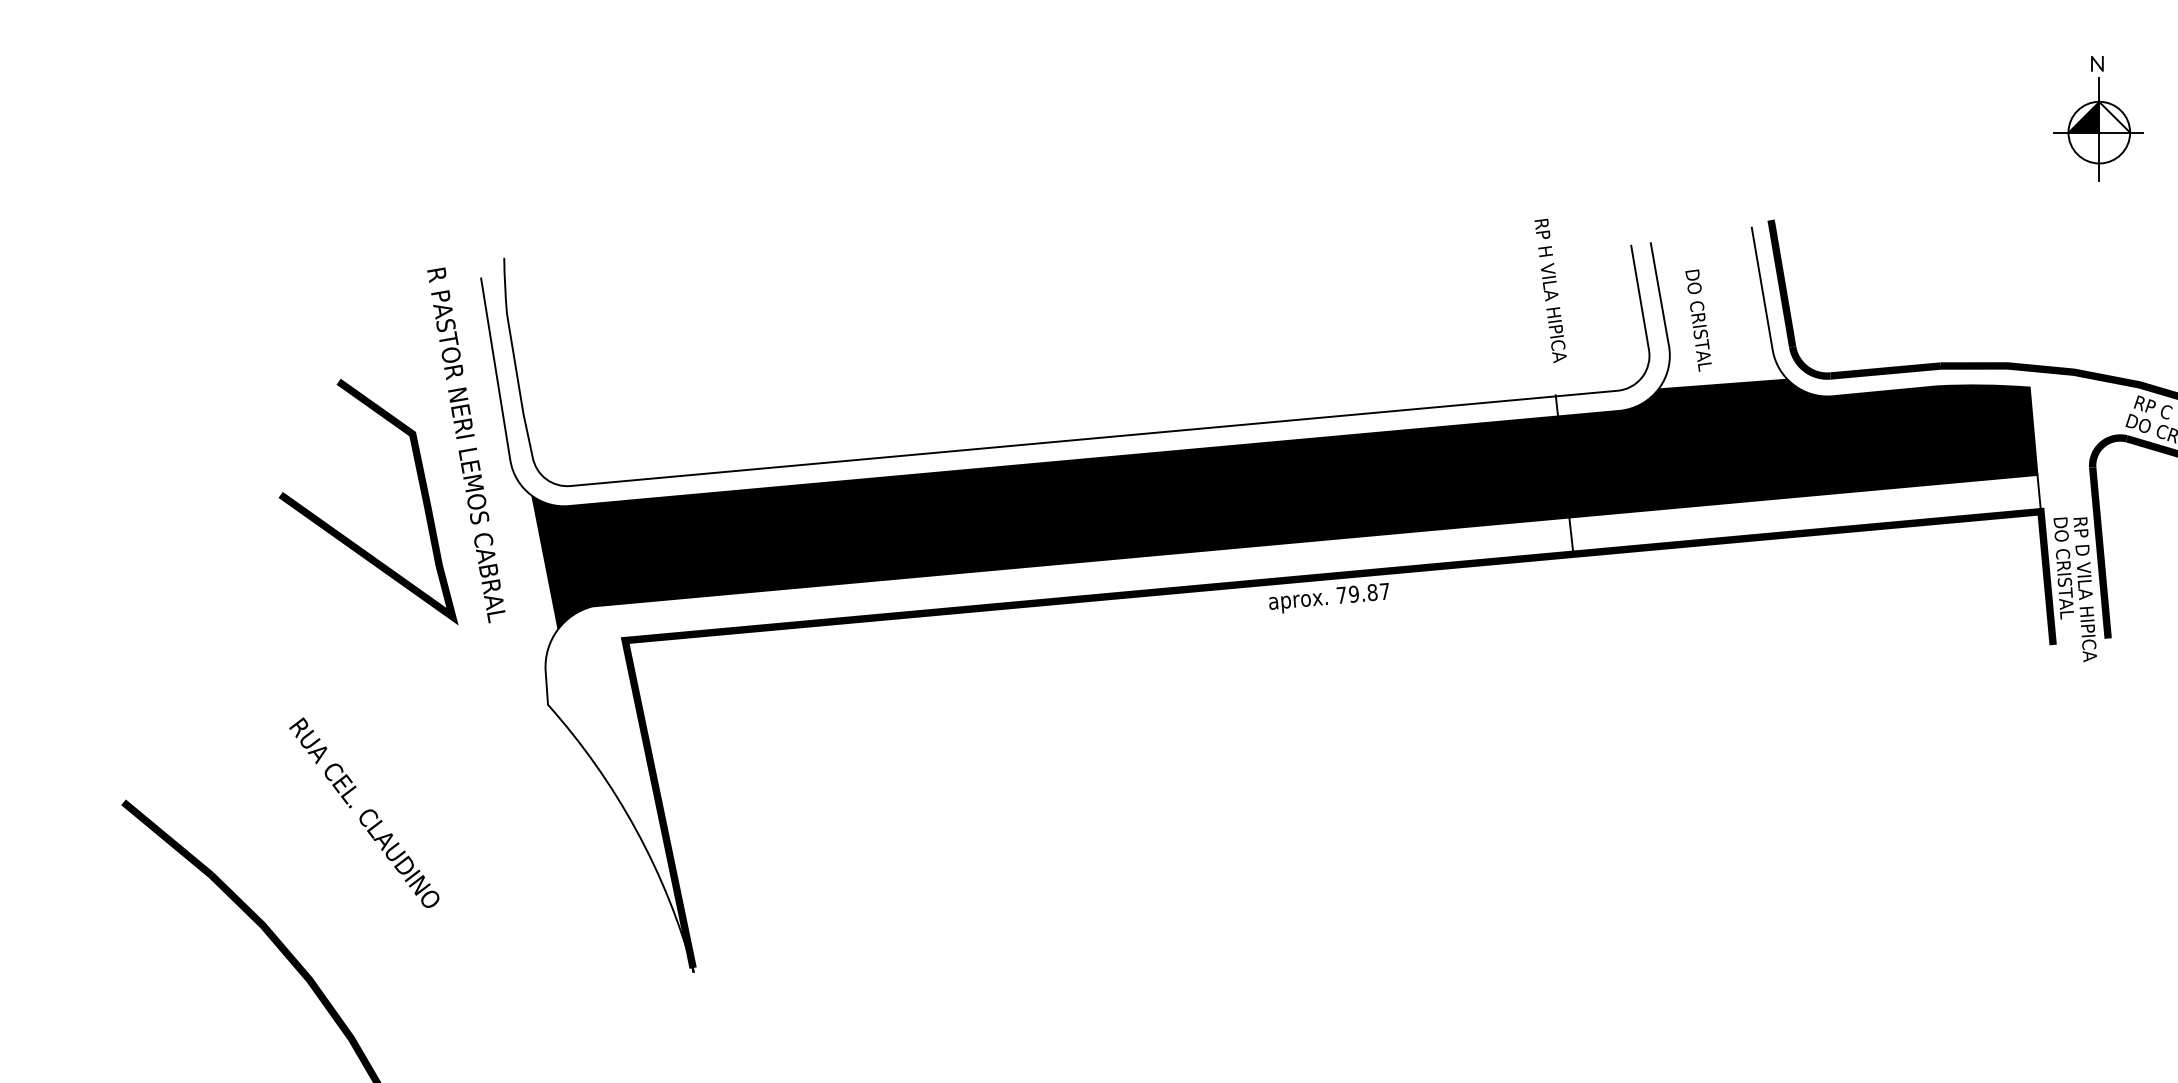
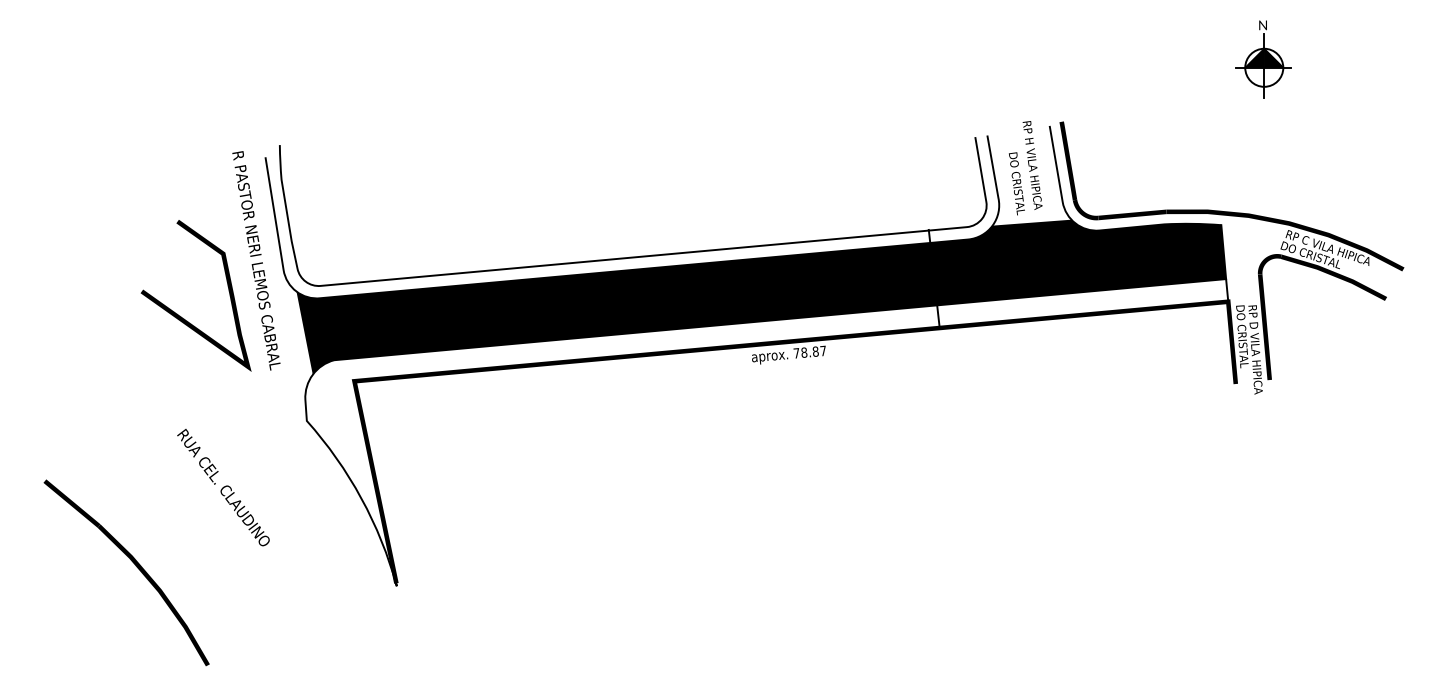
fill: (2114, 115) -> (1273, 57), added
text: (1550, 290) -> (1032, 165), moved
text: (1354, 593) -> (804, 352), 79.87 -> 78.87
text: (364, 812) -> (223, 487), moved

